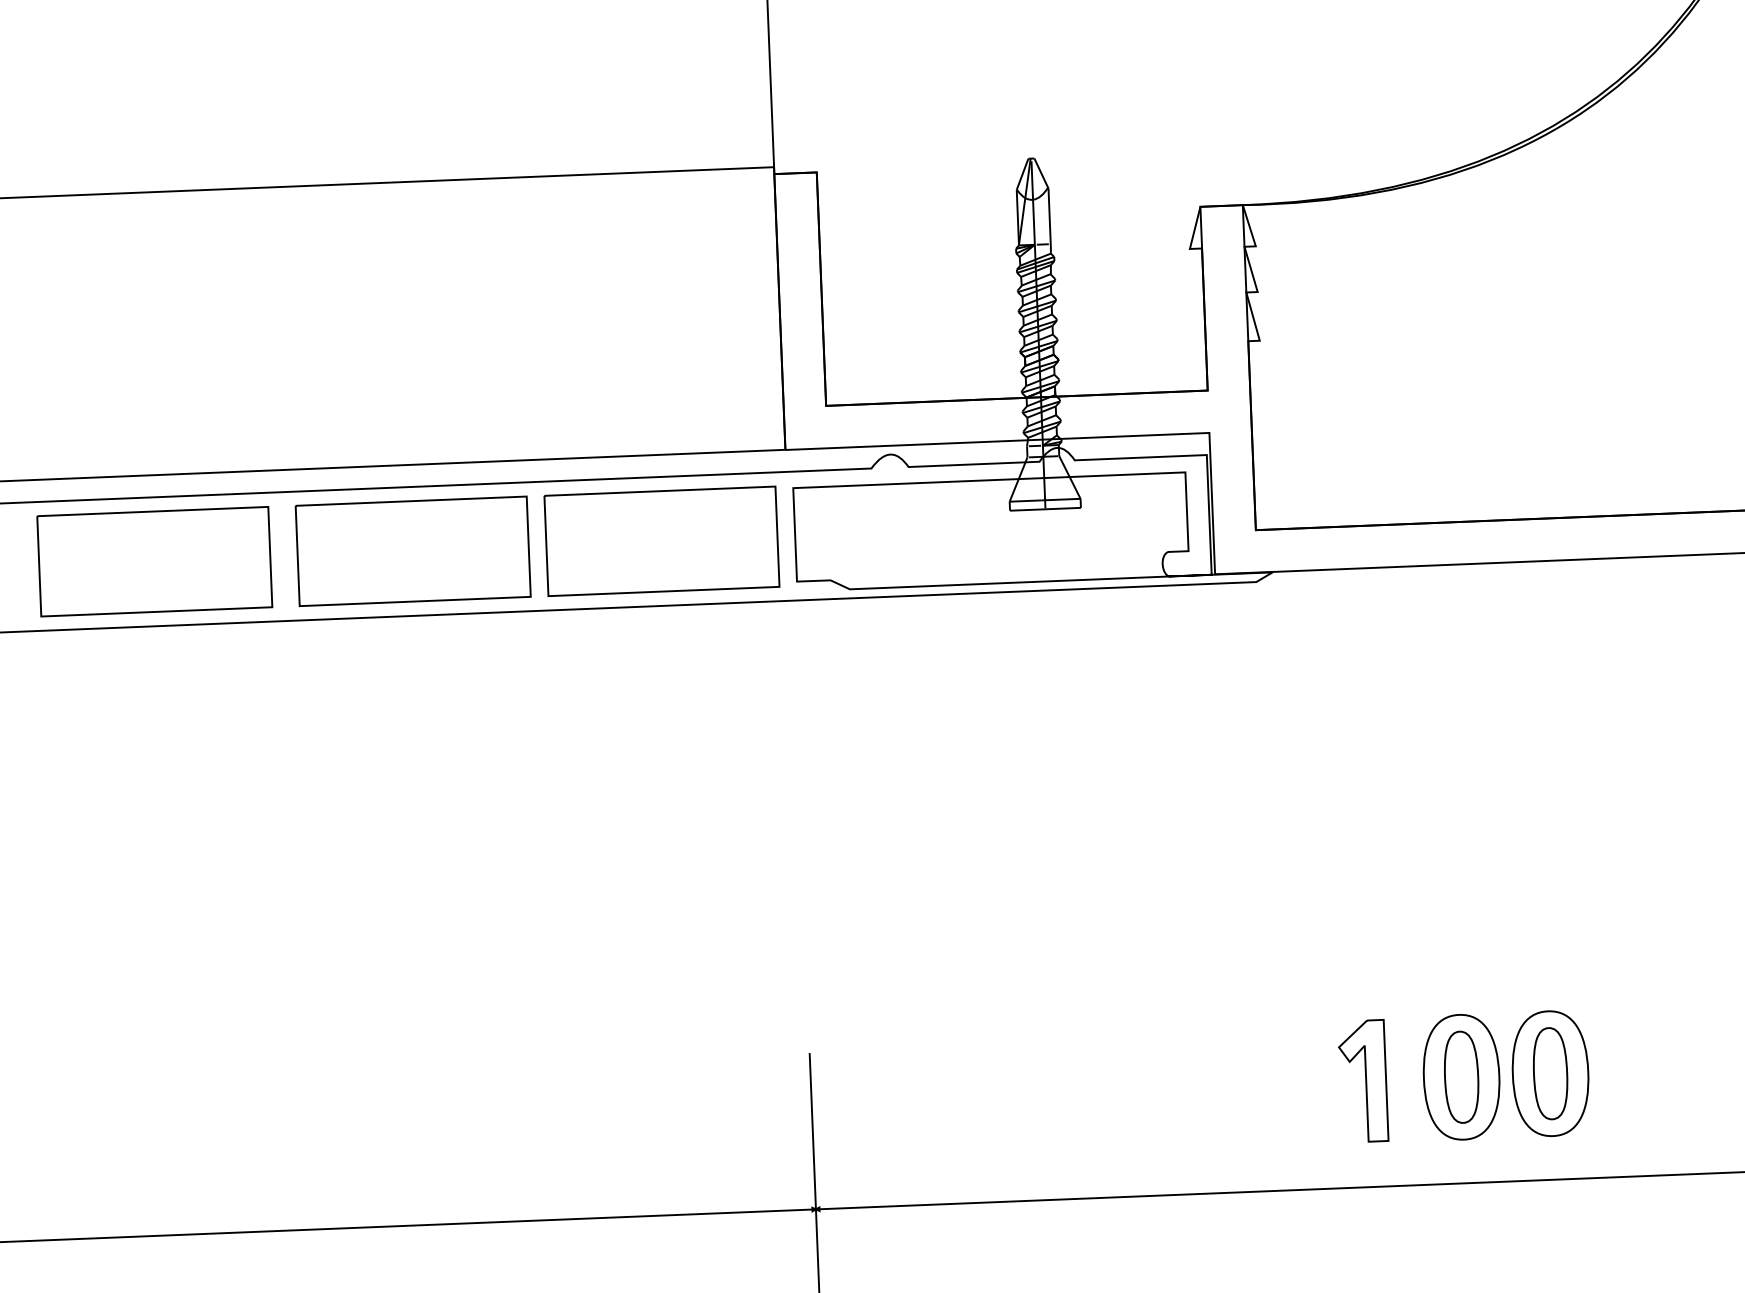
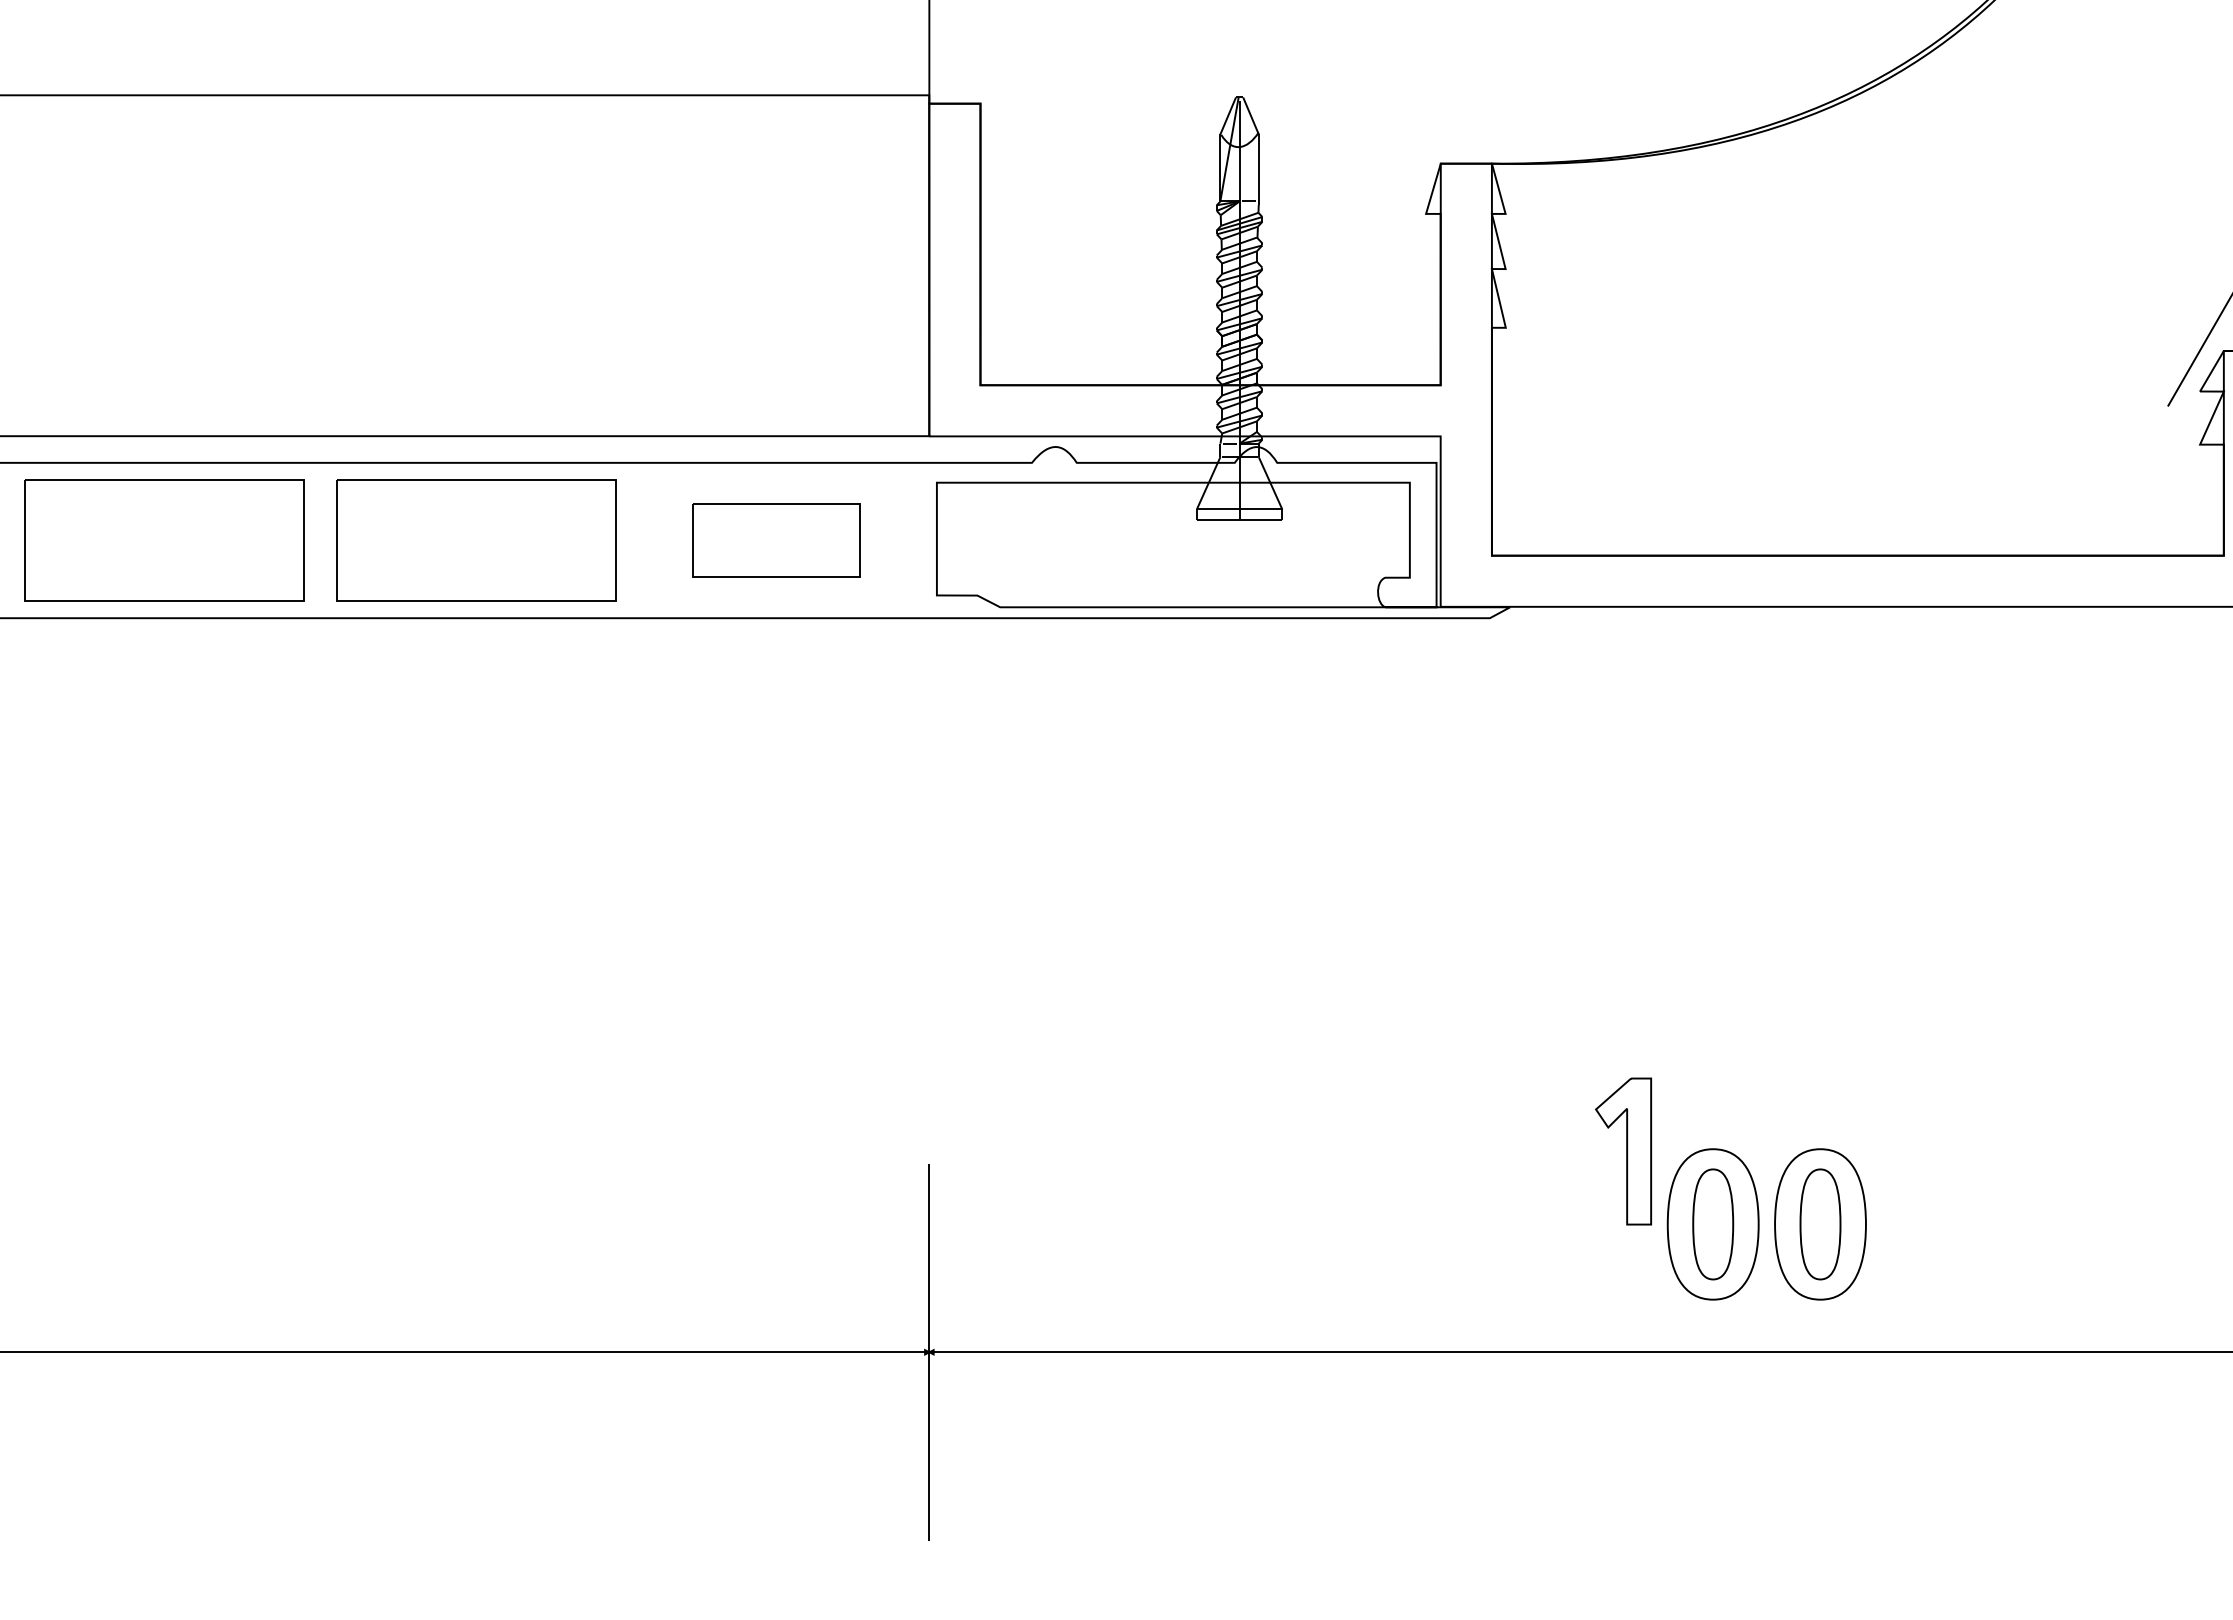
part: (662, 541) -> (776, 540), size x0.6
part: (1363, 1081) -> (1623, 1151), moved

